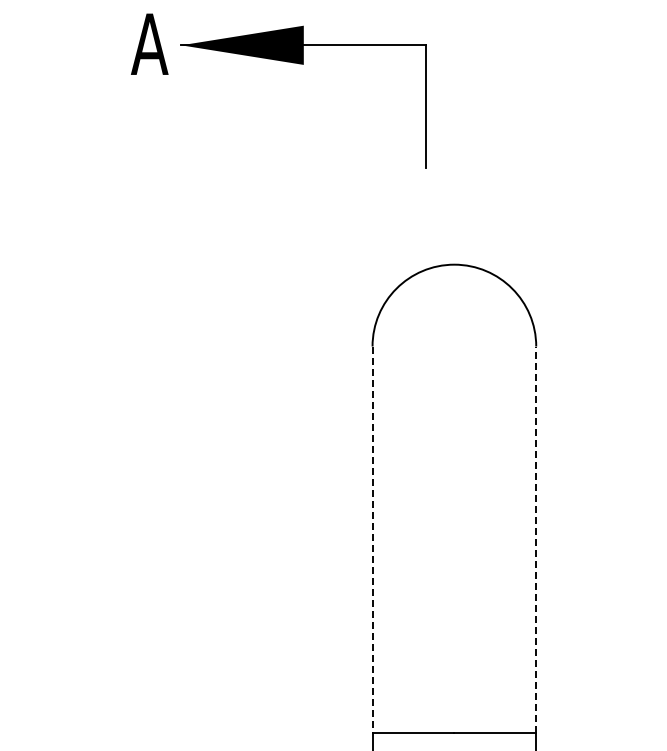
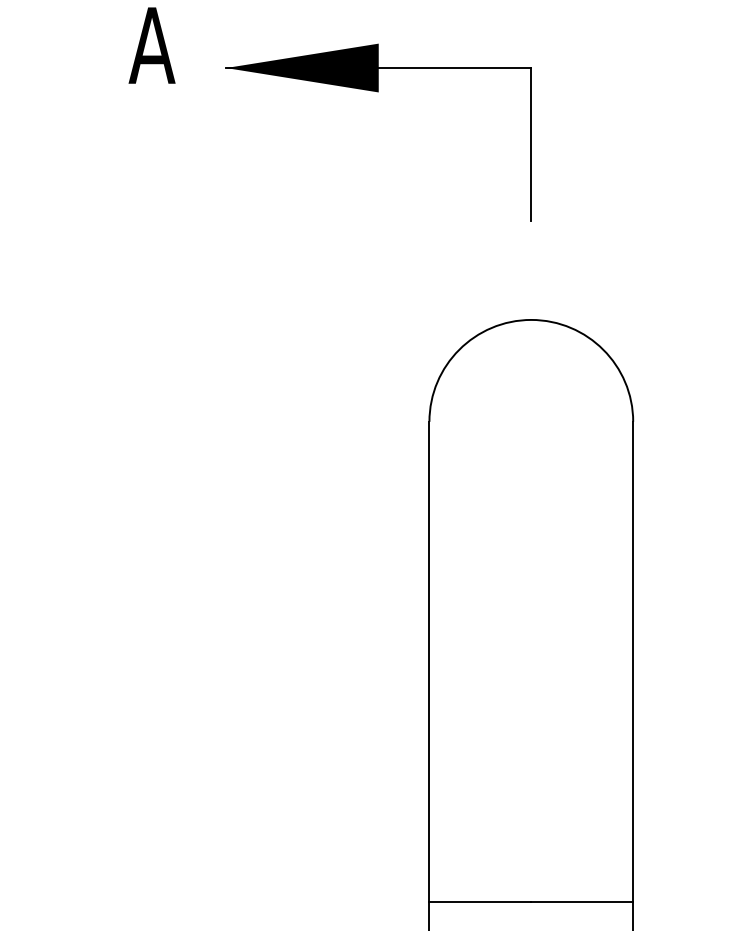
part: (303, 64) -> (378, 91), moved
line: (536, 539) -> (633, 662), dashed -> solid
line: (372, 540) -> (429, 663), dashed -> solid

